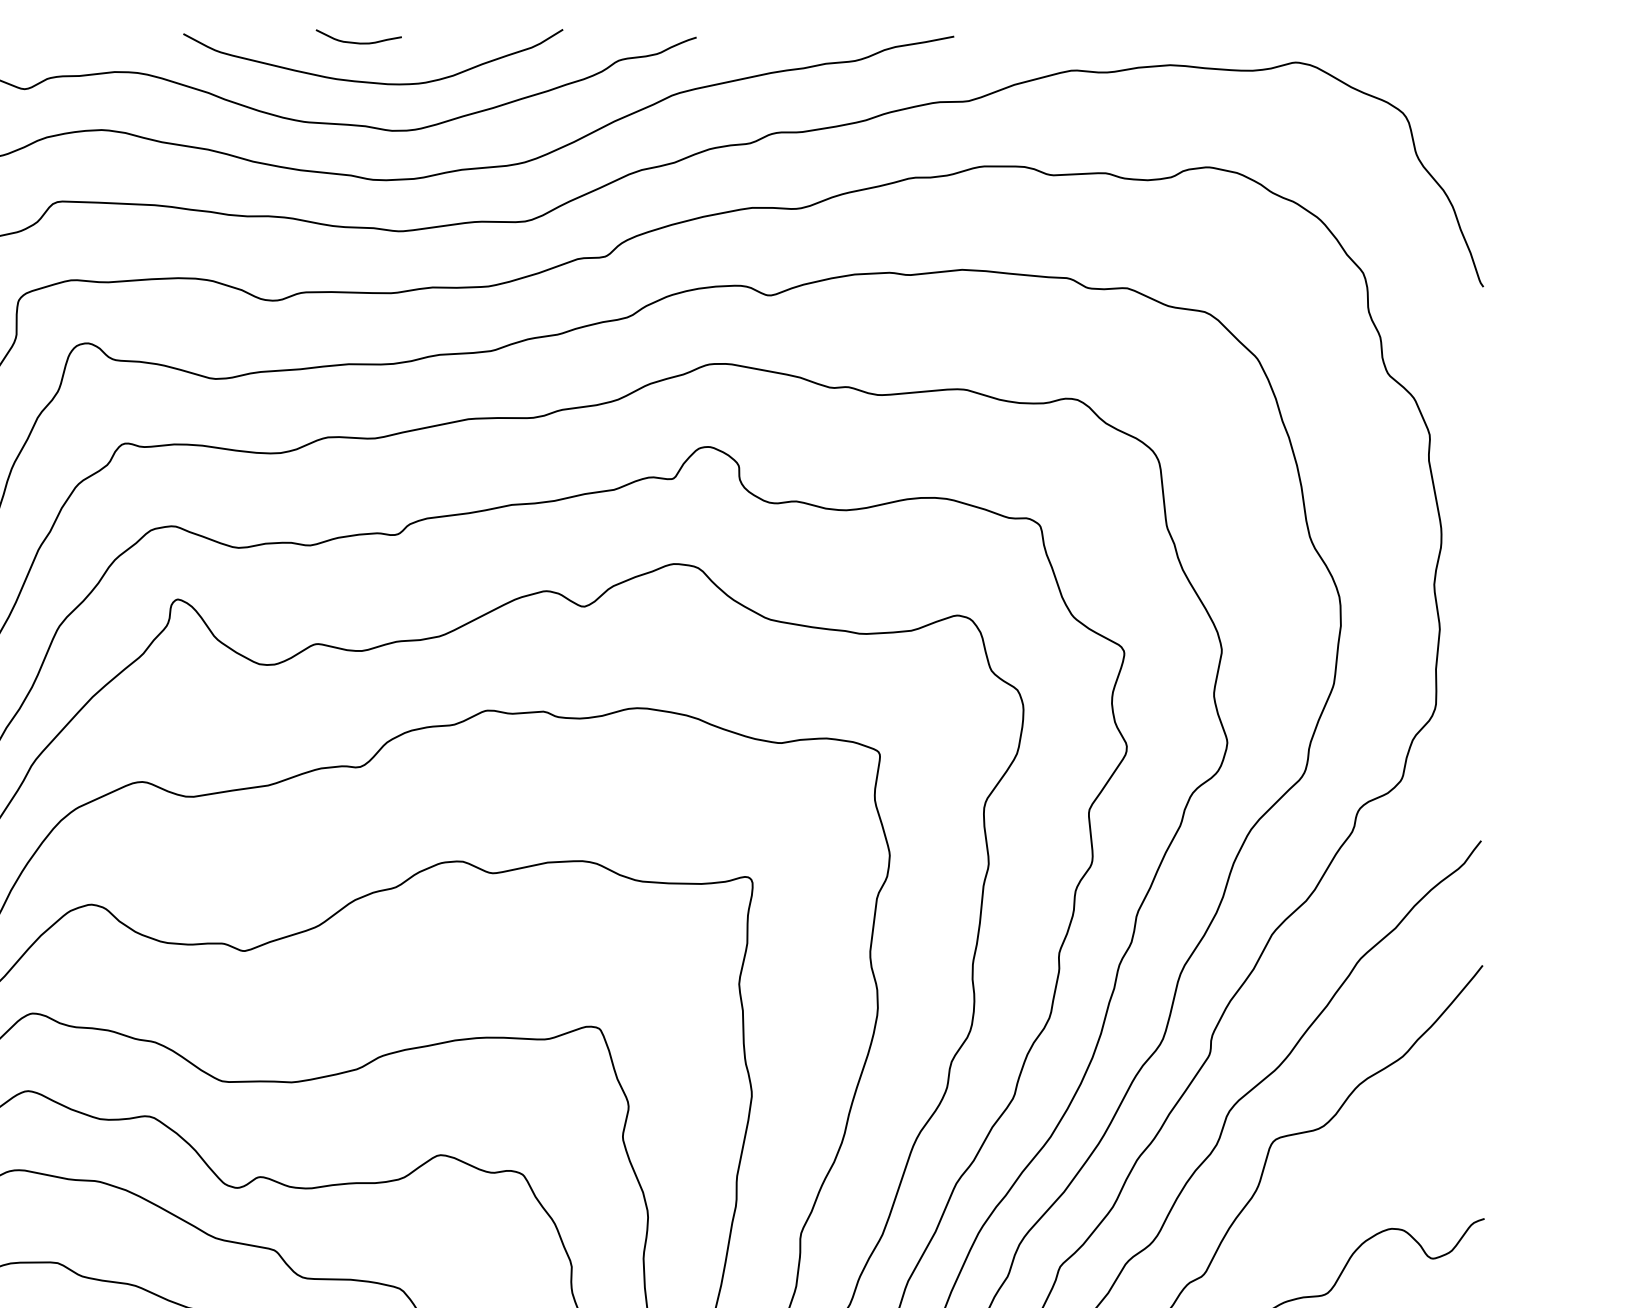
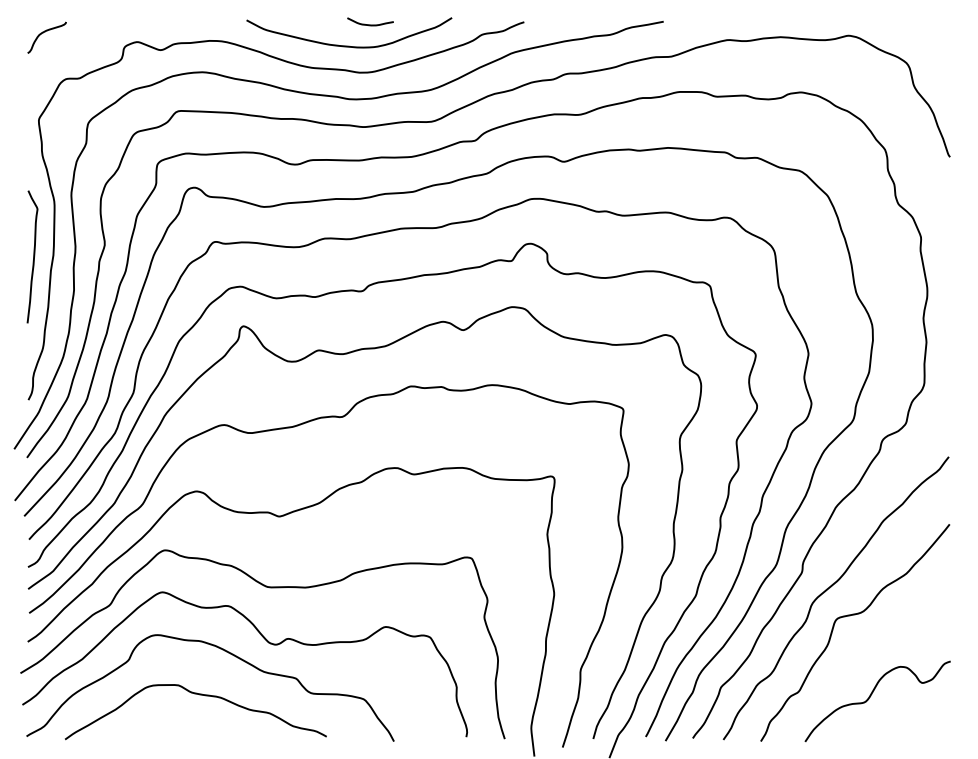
curve: (358, 41) -> (370, 24), moved

